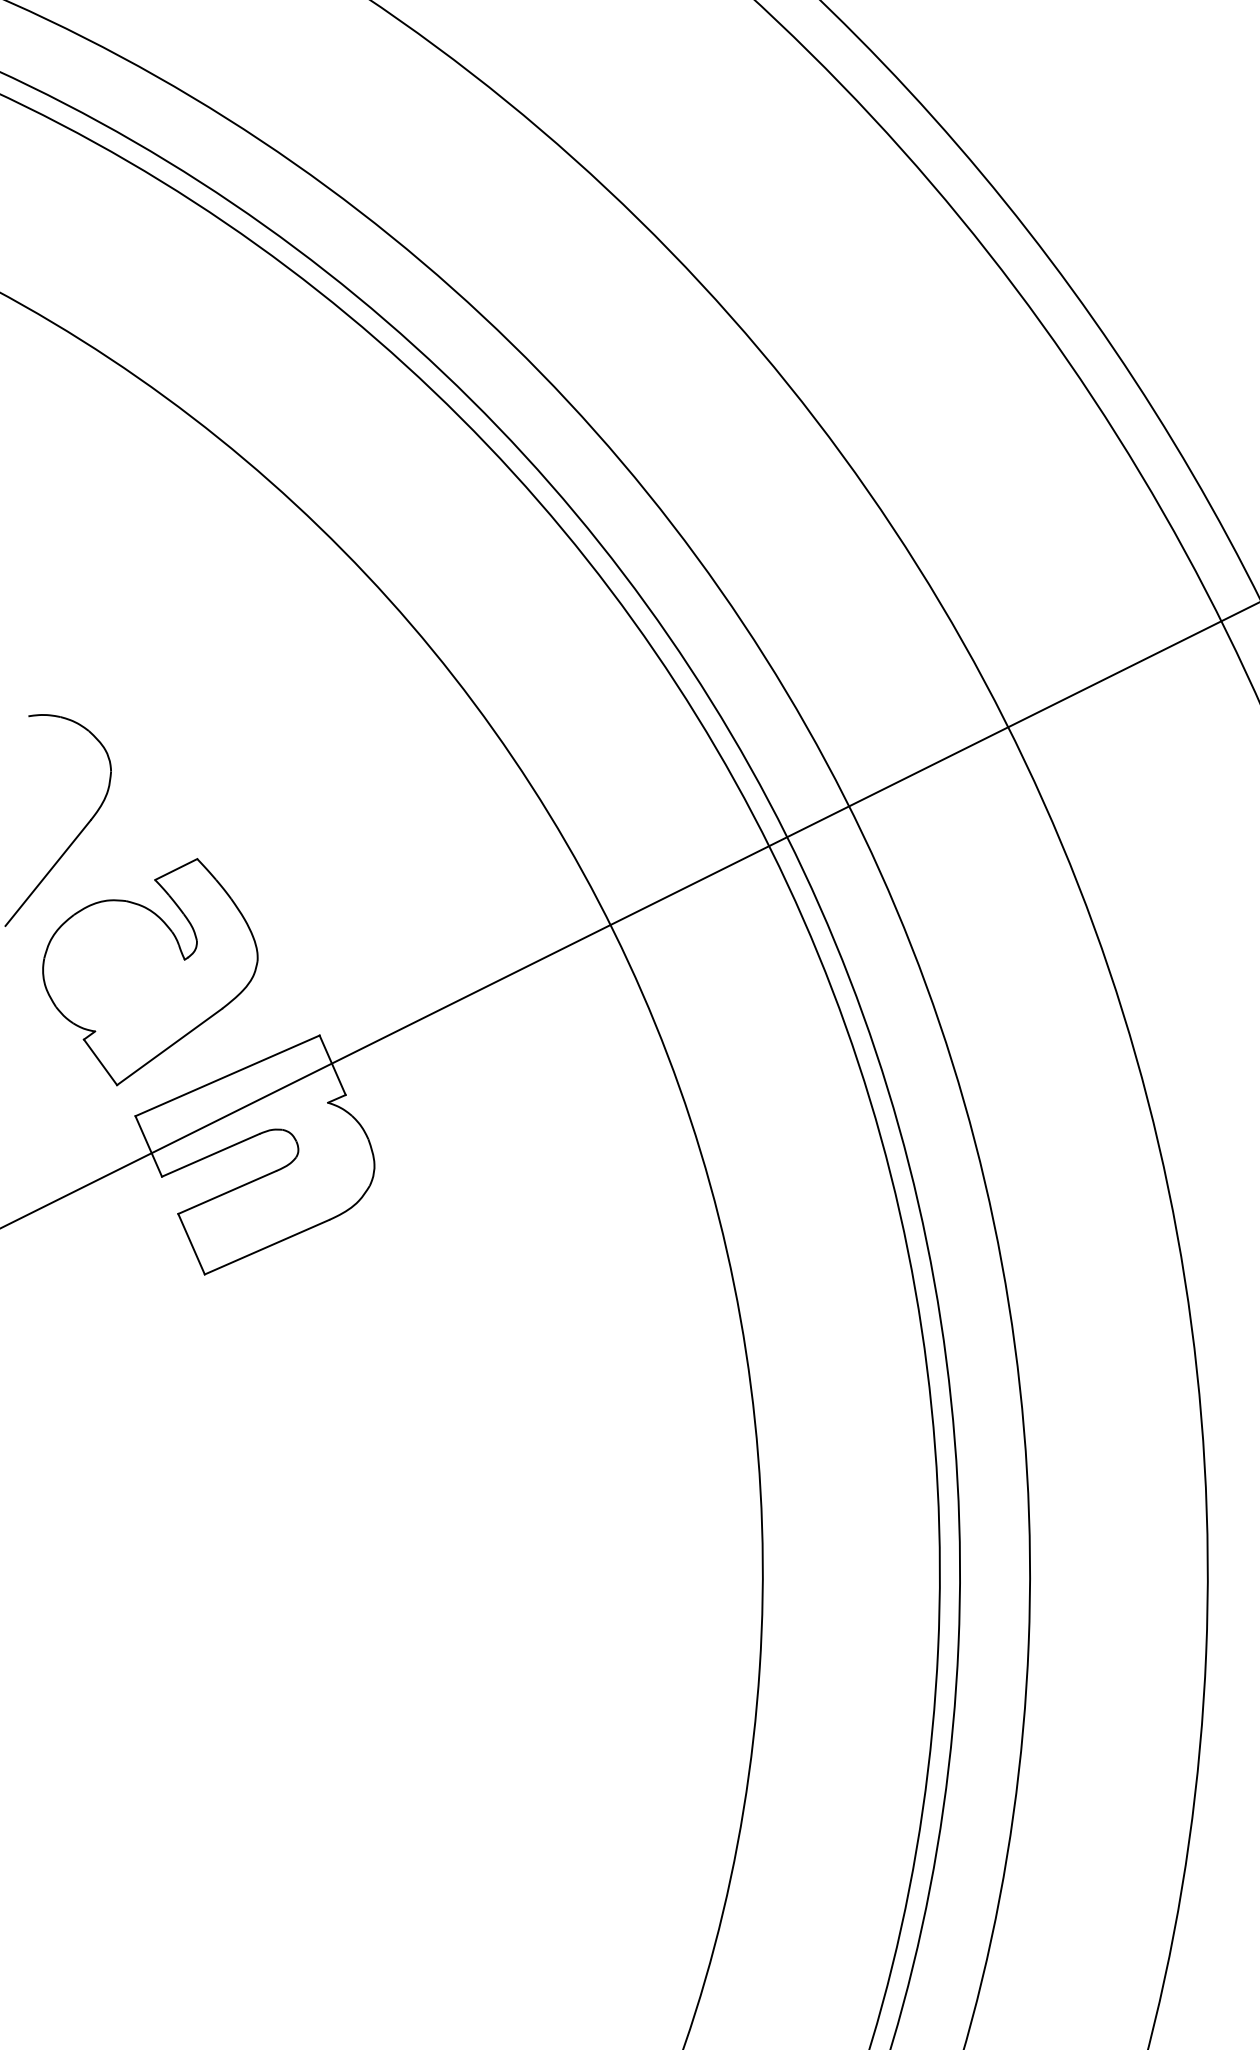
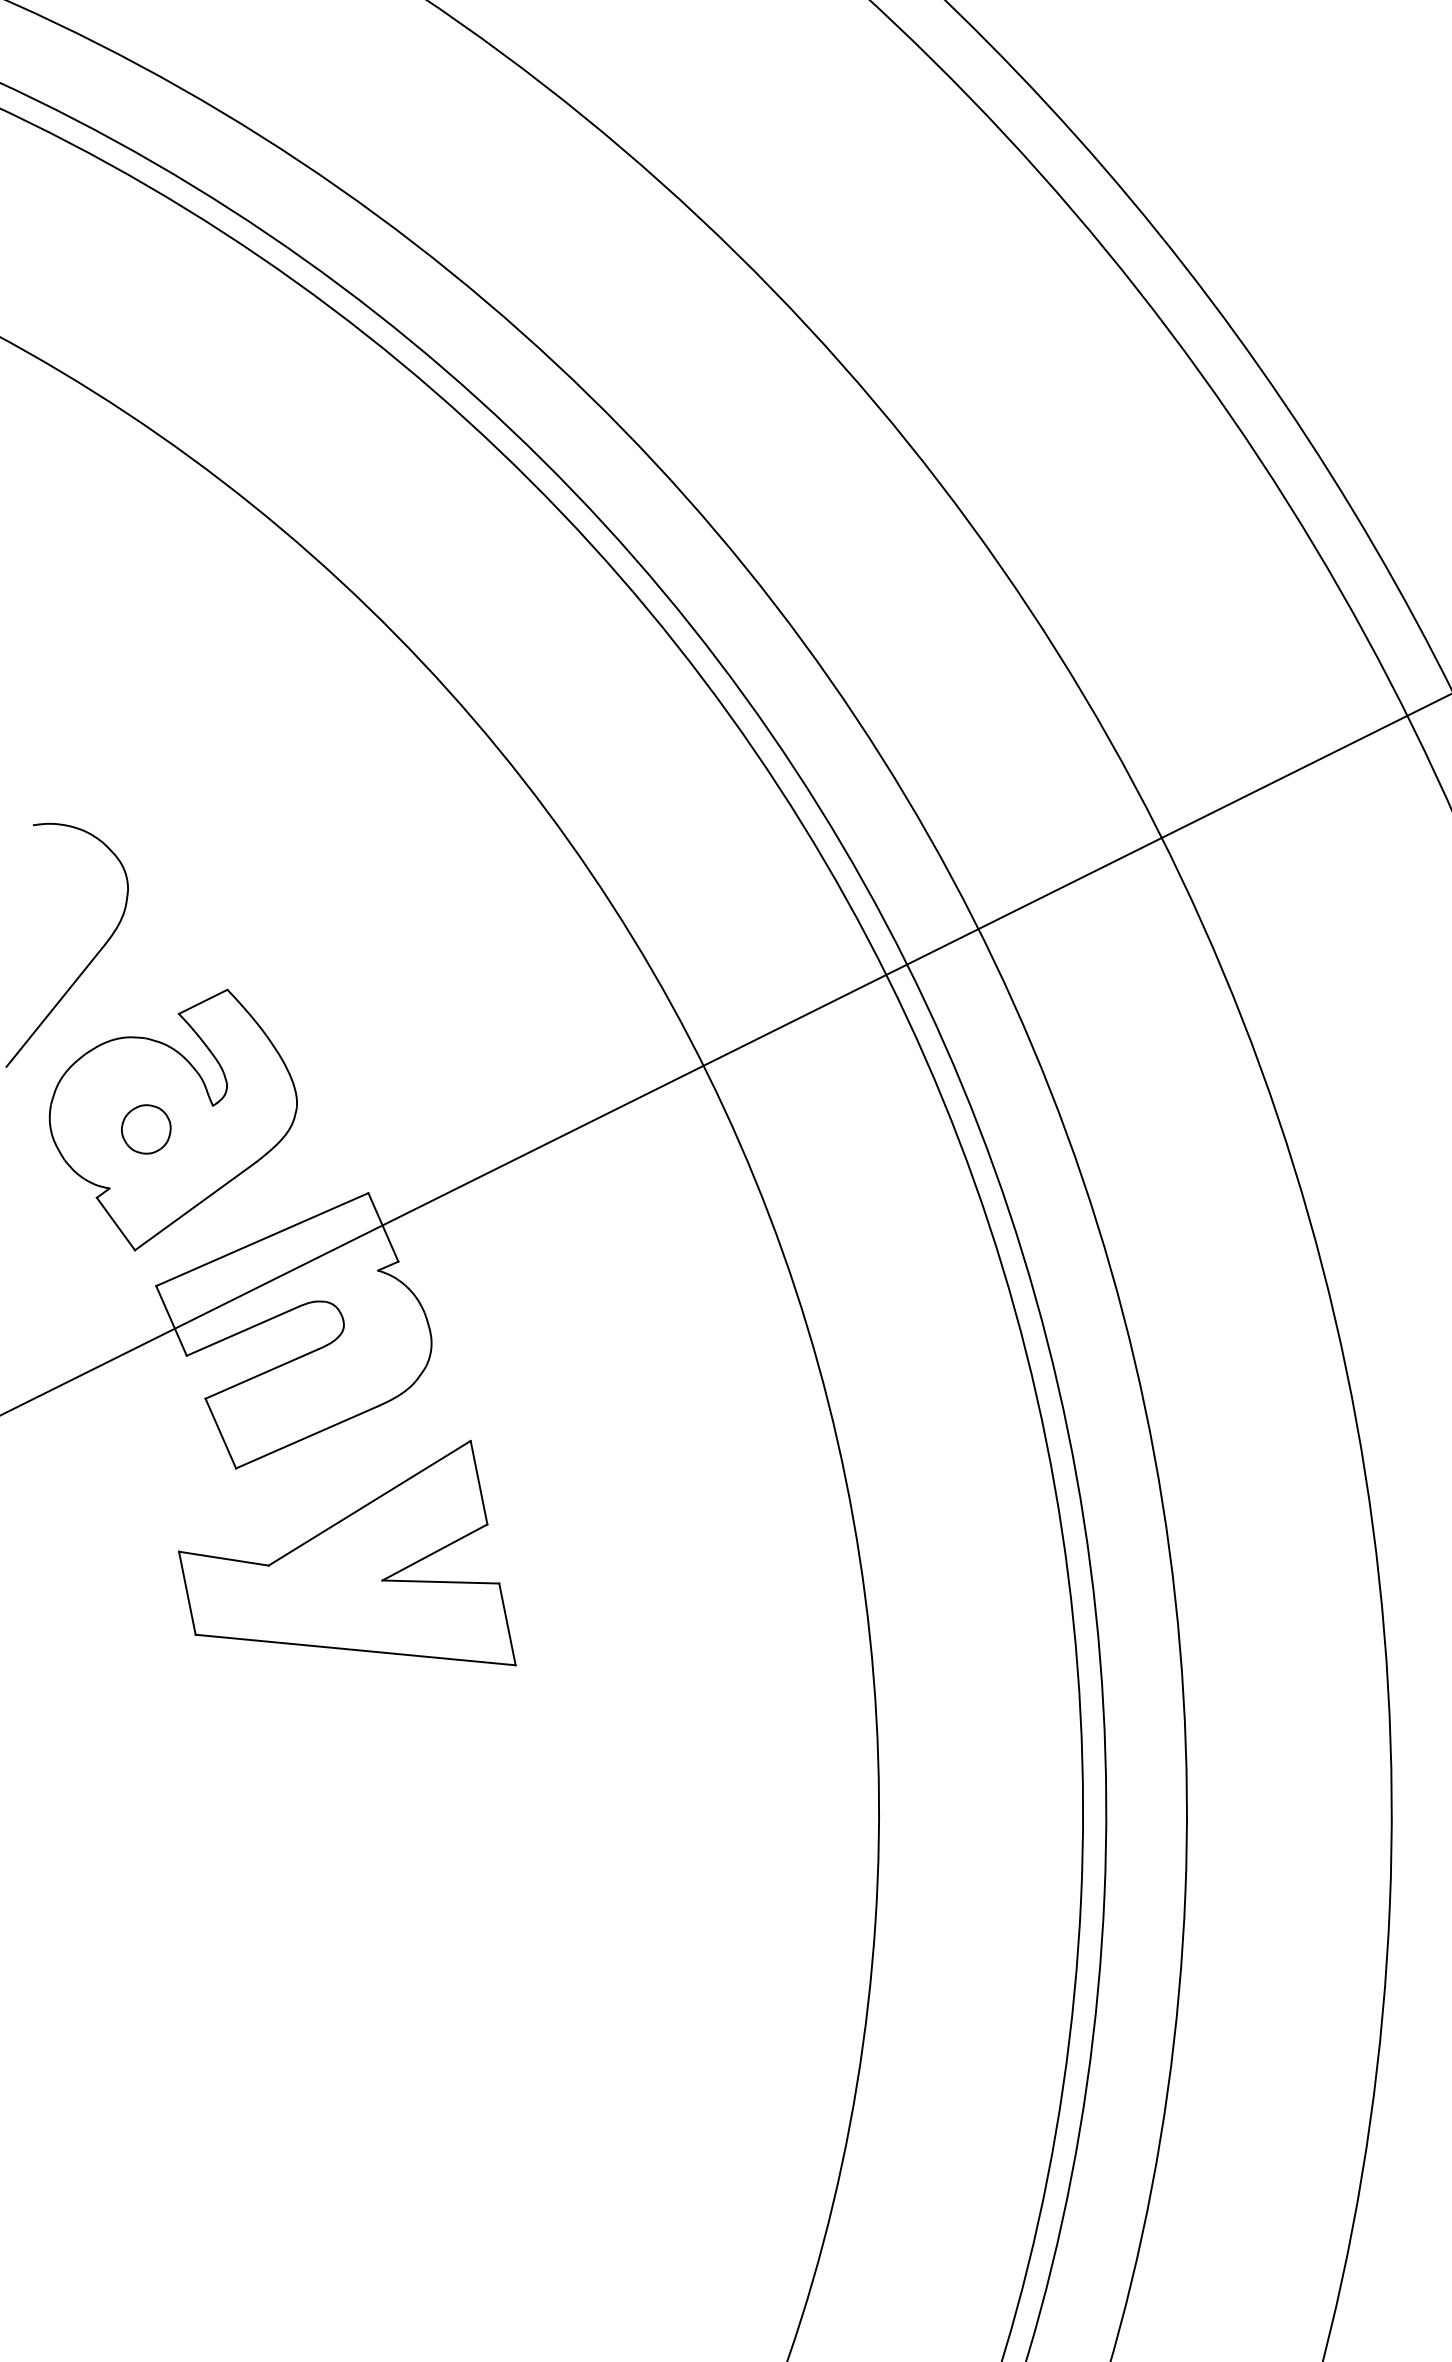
part: (126, 980) -> (145, 1129), added
part: (301, 1347) -> (347, 1552), added

